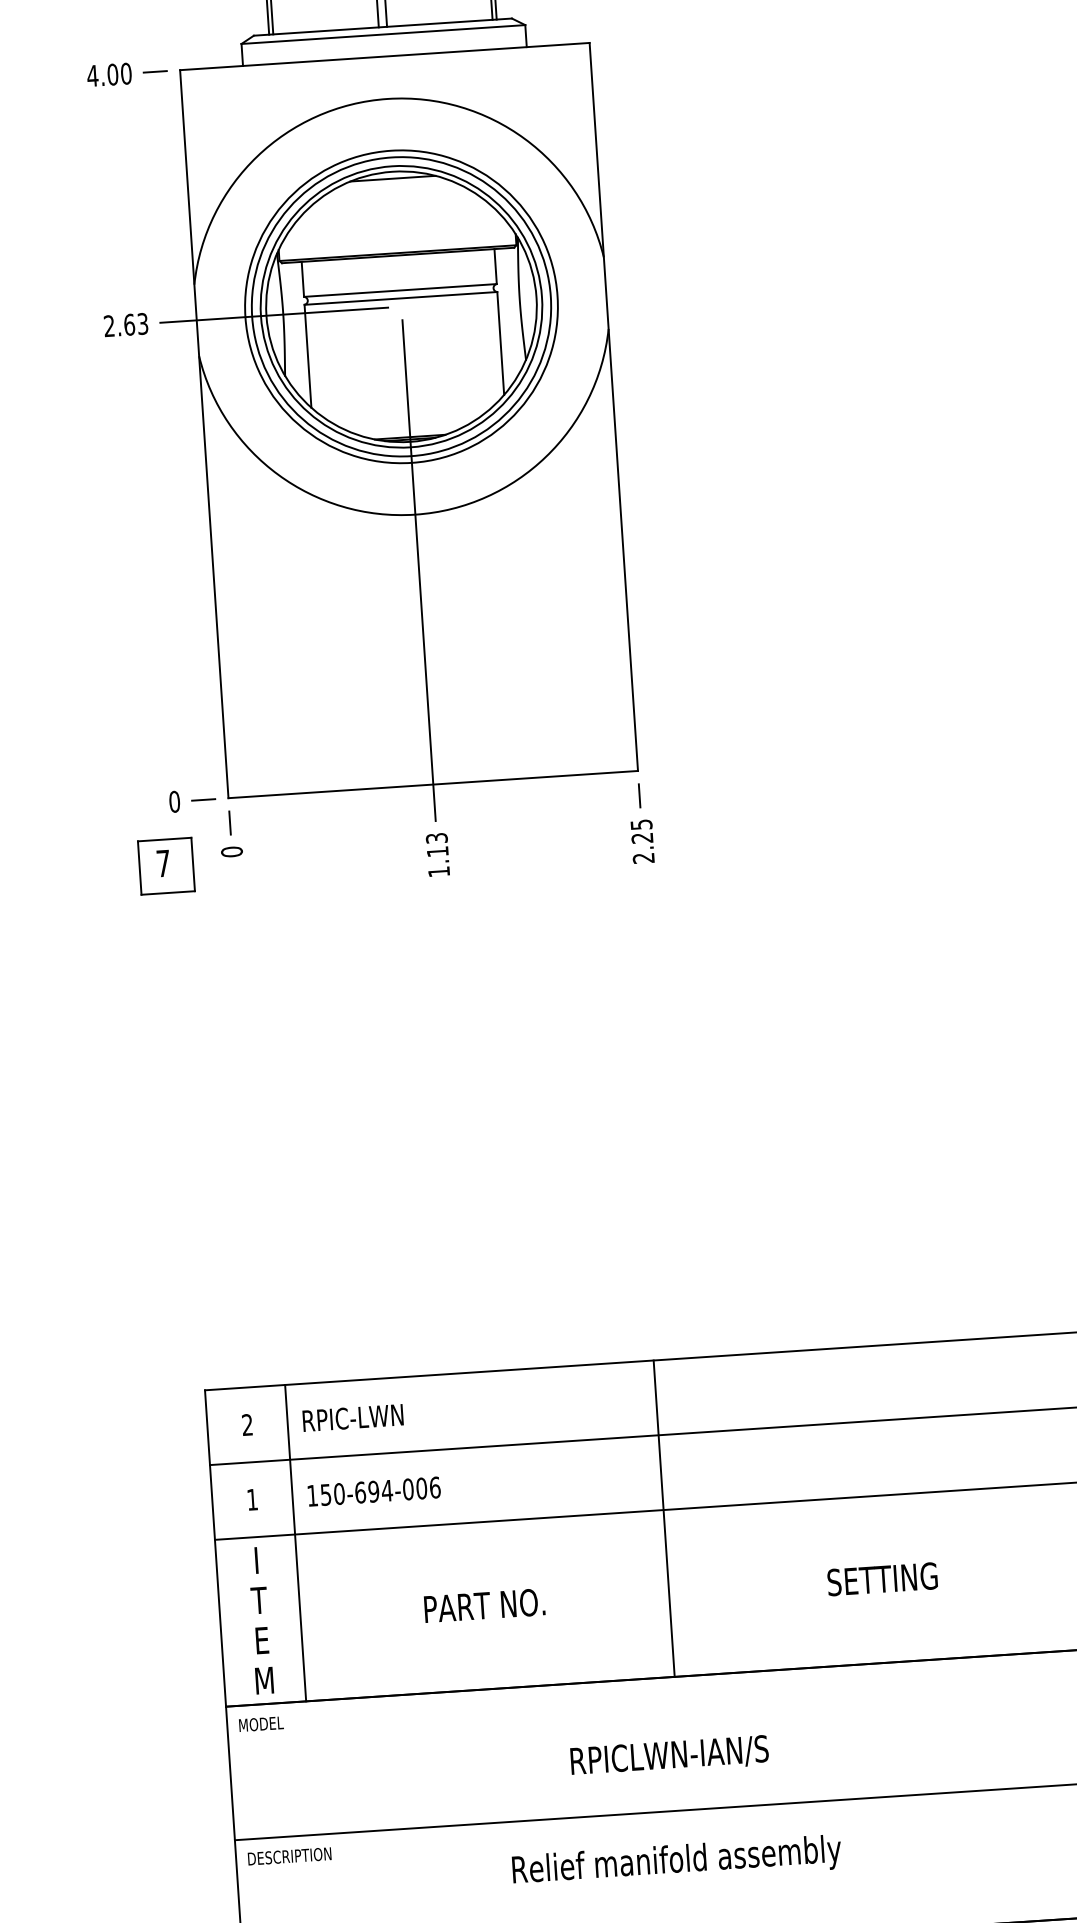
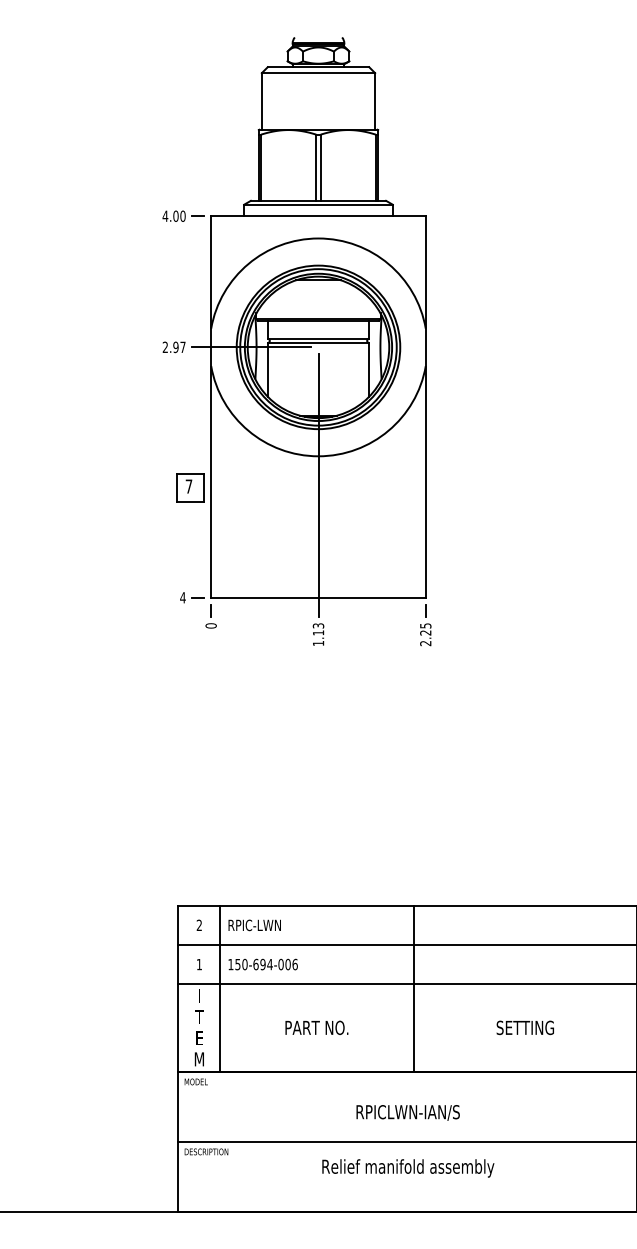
text: (136, 324) -> (179, 347), 2.63 -> 2.97
text: (173, 801) -> (182, 597), 0 -> 4
part: (166, 865) -> (190, 487), moved

